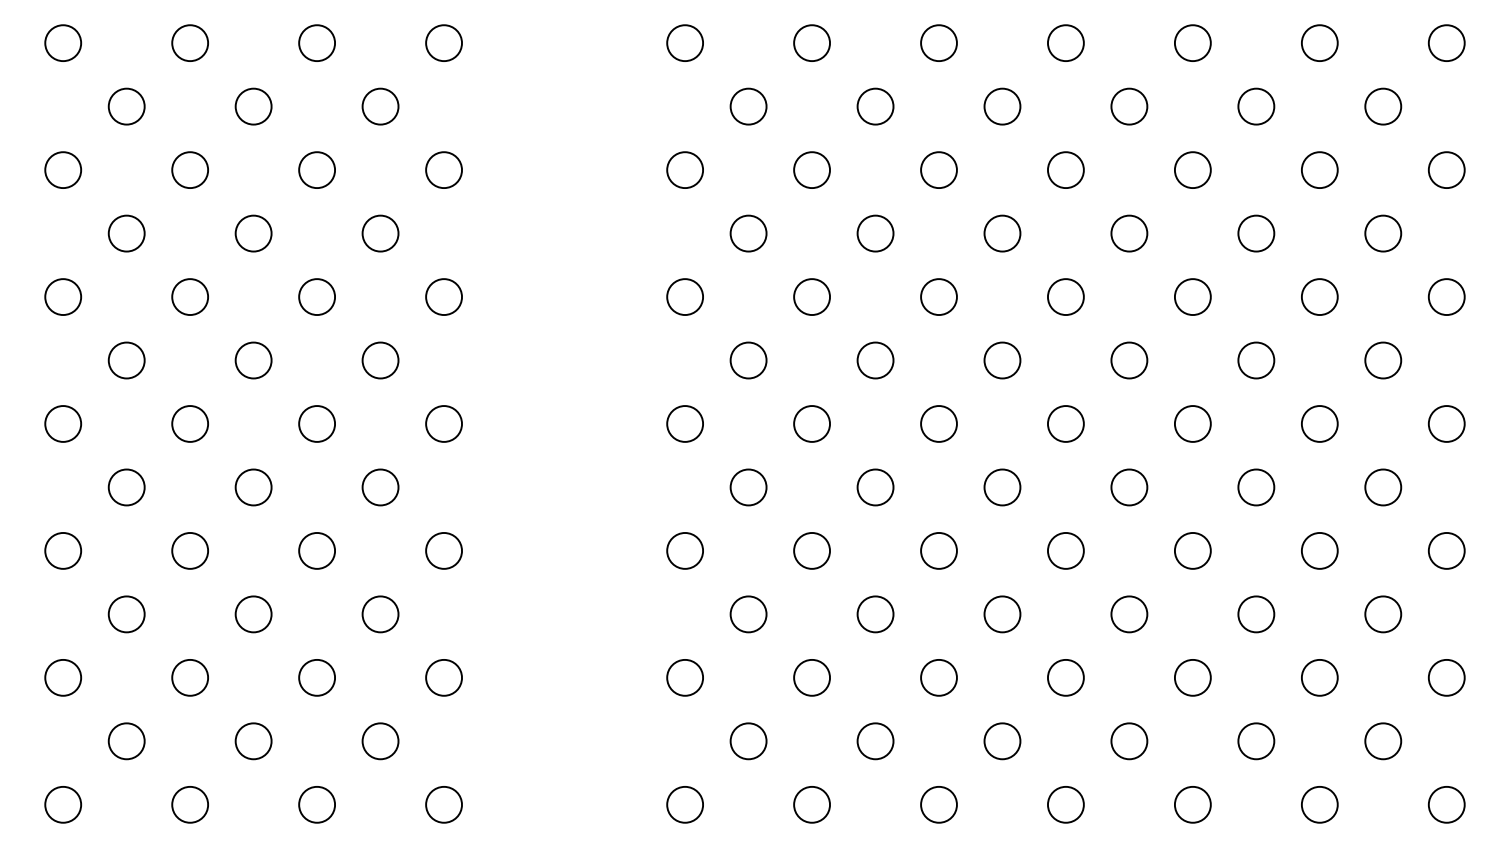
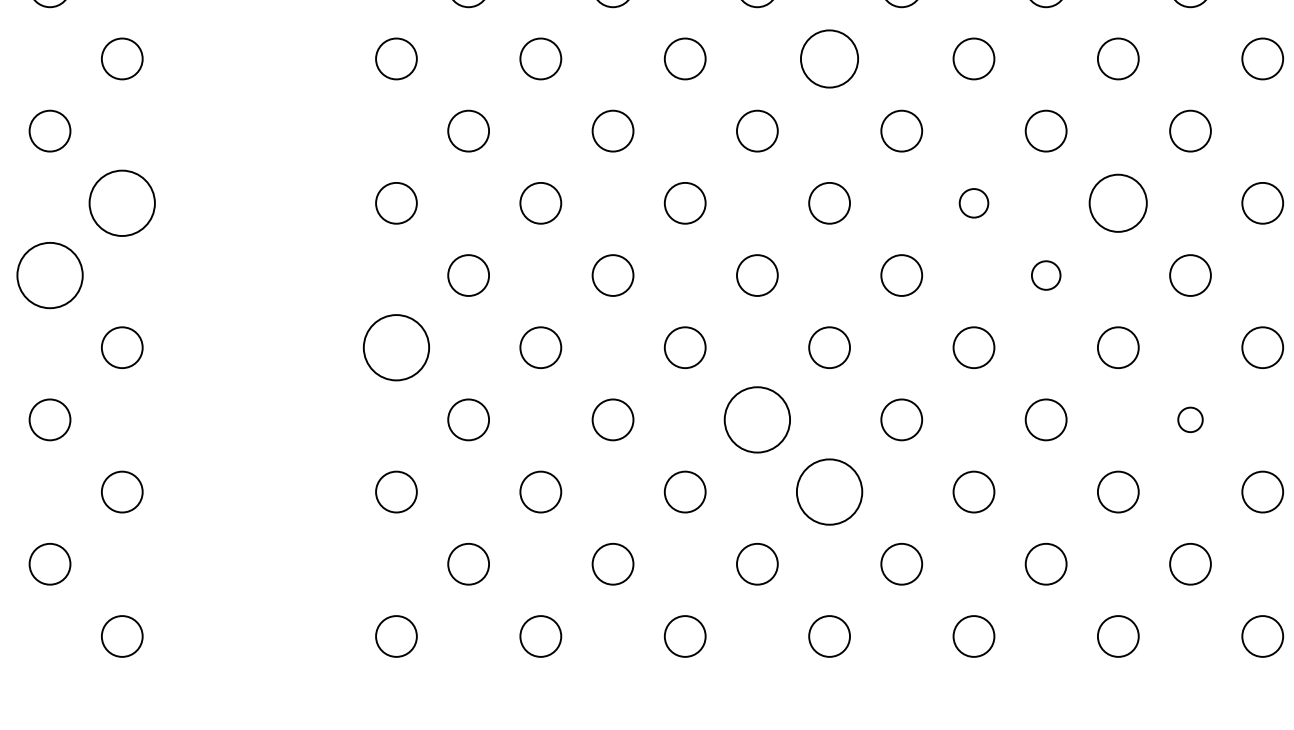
circle: (1065, 296) -> (829, 58), size x1.4
circle: (444, 423) -> (122, 202), size x1.6
circle: (1192, 423) -> (973, 202), size x0.7
circle: (1319, 423) -> (1117, 202), size x1.4
circle: (380, 487) -> (49, 275), size x1.6
circle: (1256, 487) -> (1046, 275), size x0.7
circle: (685, 550) -> (396, 347), size x1.6
circle: (1002, 614) -> (757, 420), size x1.6
circle: (1383, 614) -> (1190, 420), size x0.6
circle: (1065, 677) -> (829, 491), size x1.6

